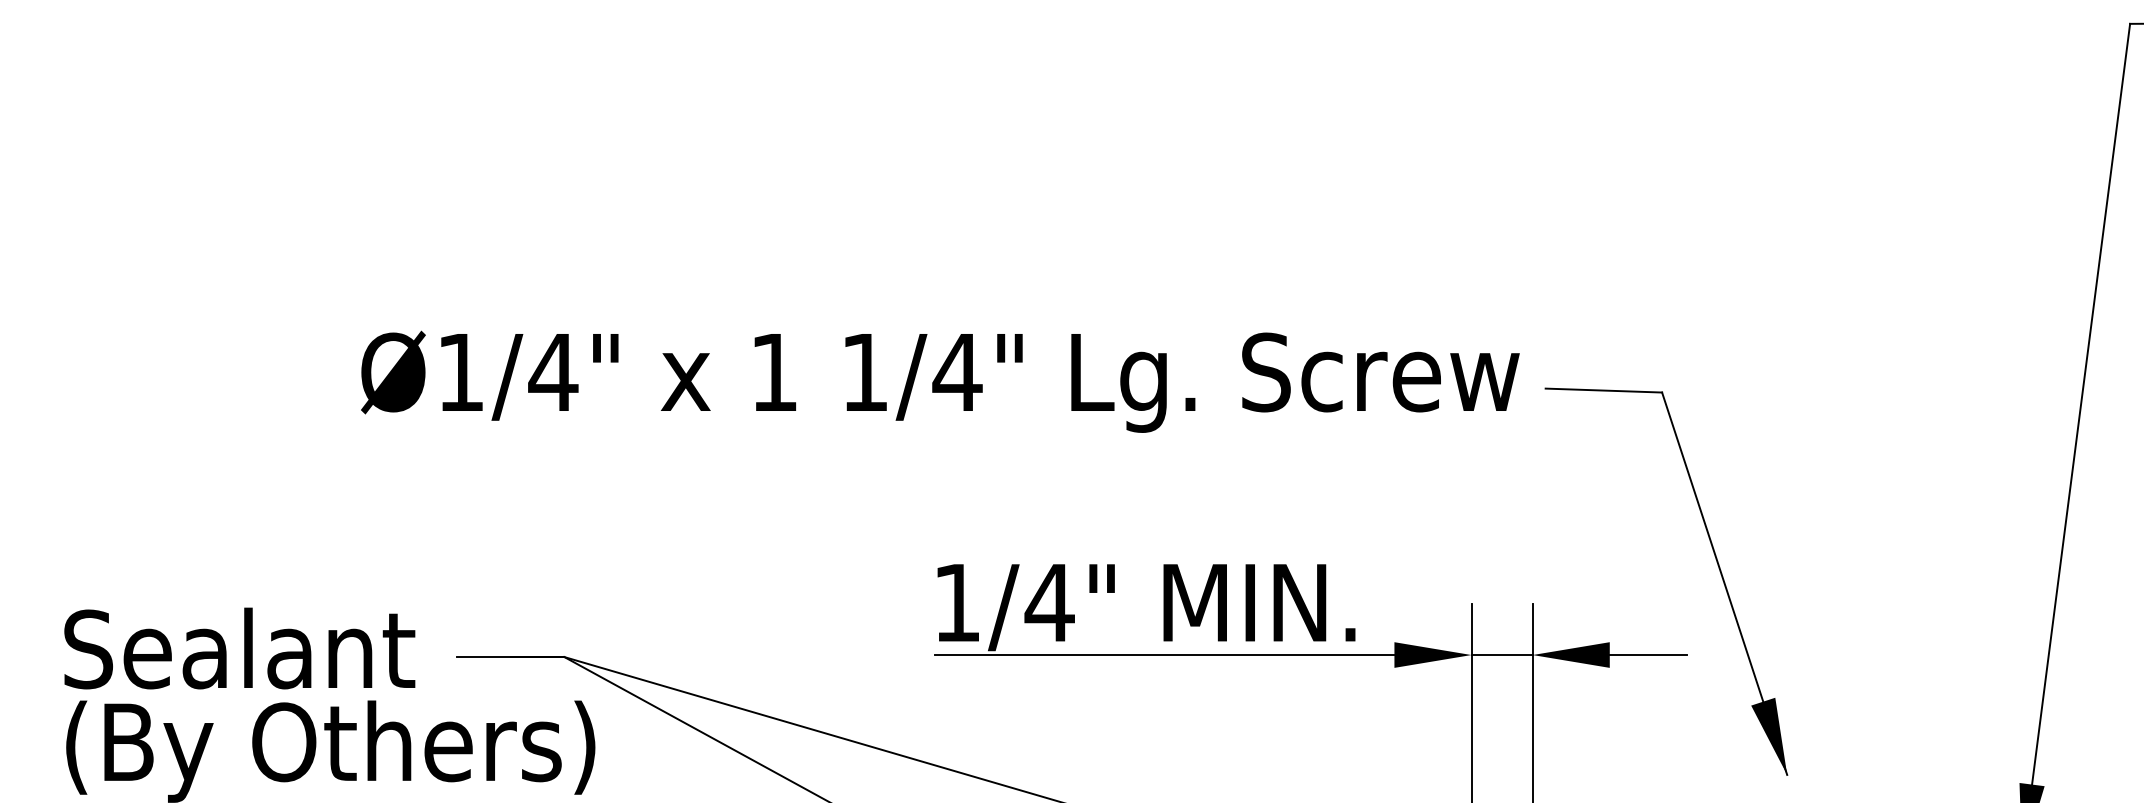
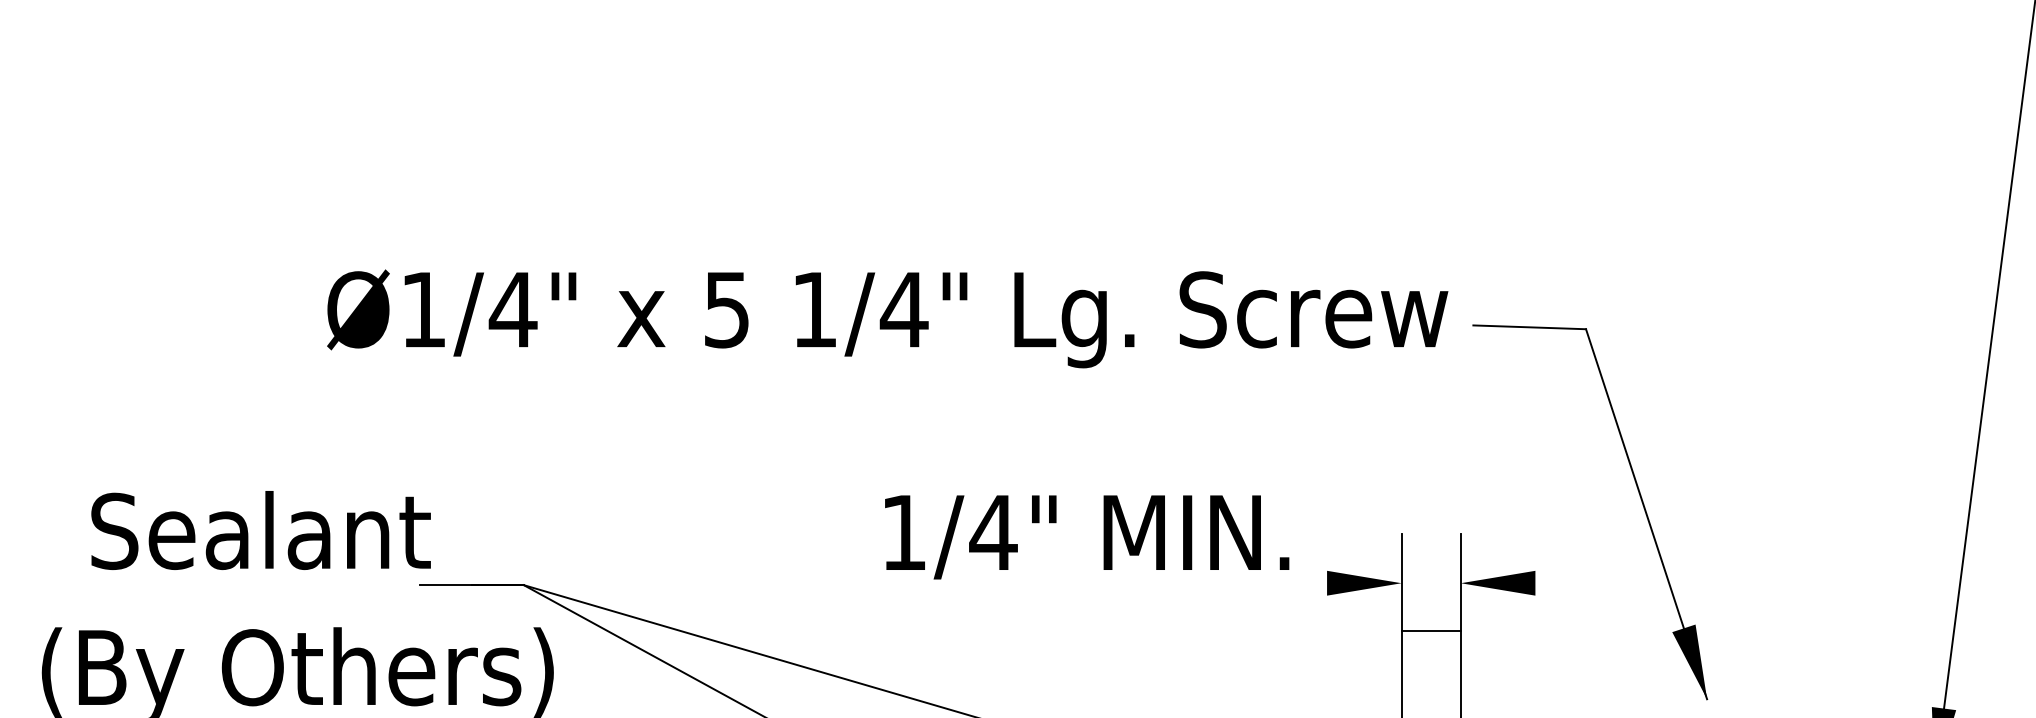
text: (773, 373) -> (726, 310), 1 -> 5
text: (239, 648) -> (260, 530), moved
line: (1164, 655) -> (1104, 583), removed
line: (1501, 655) -> (1430, 631), moved
line: (1647, 655) -> (1571, 583), removed

